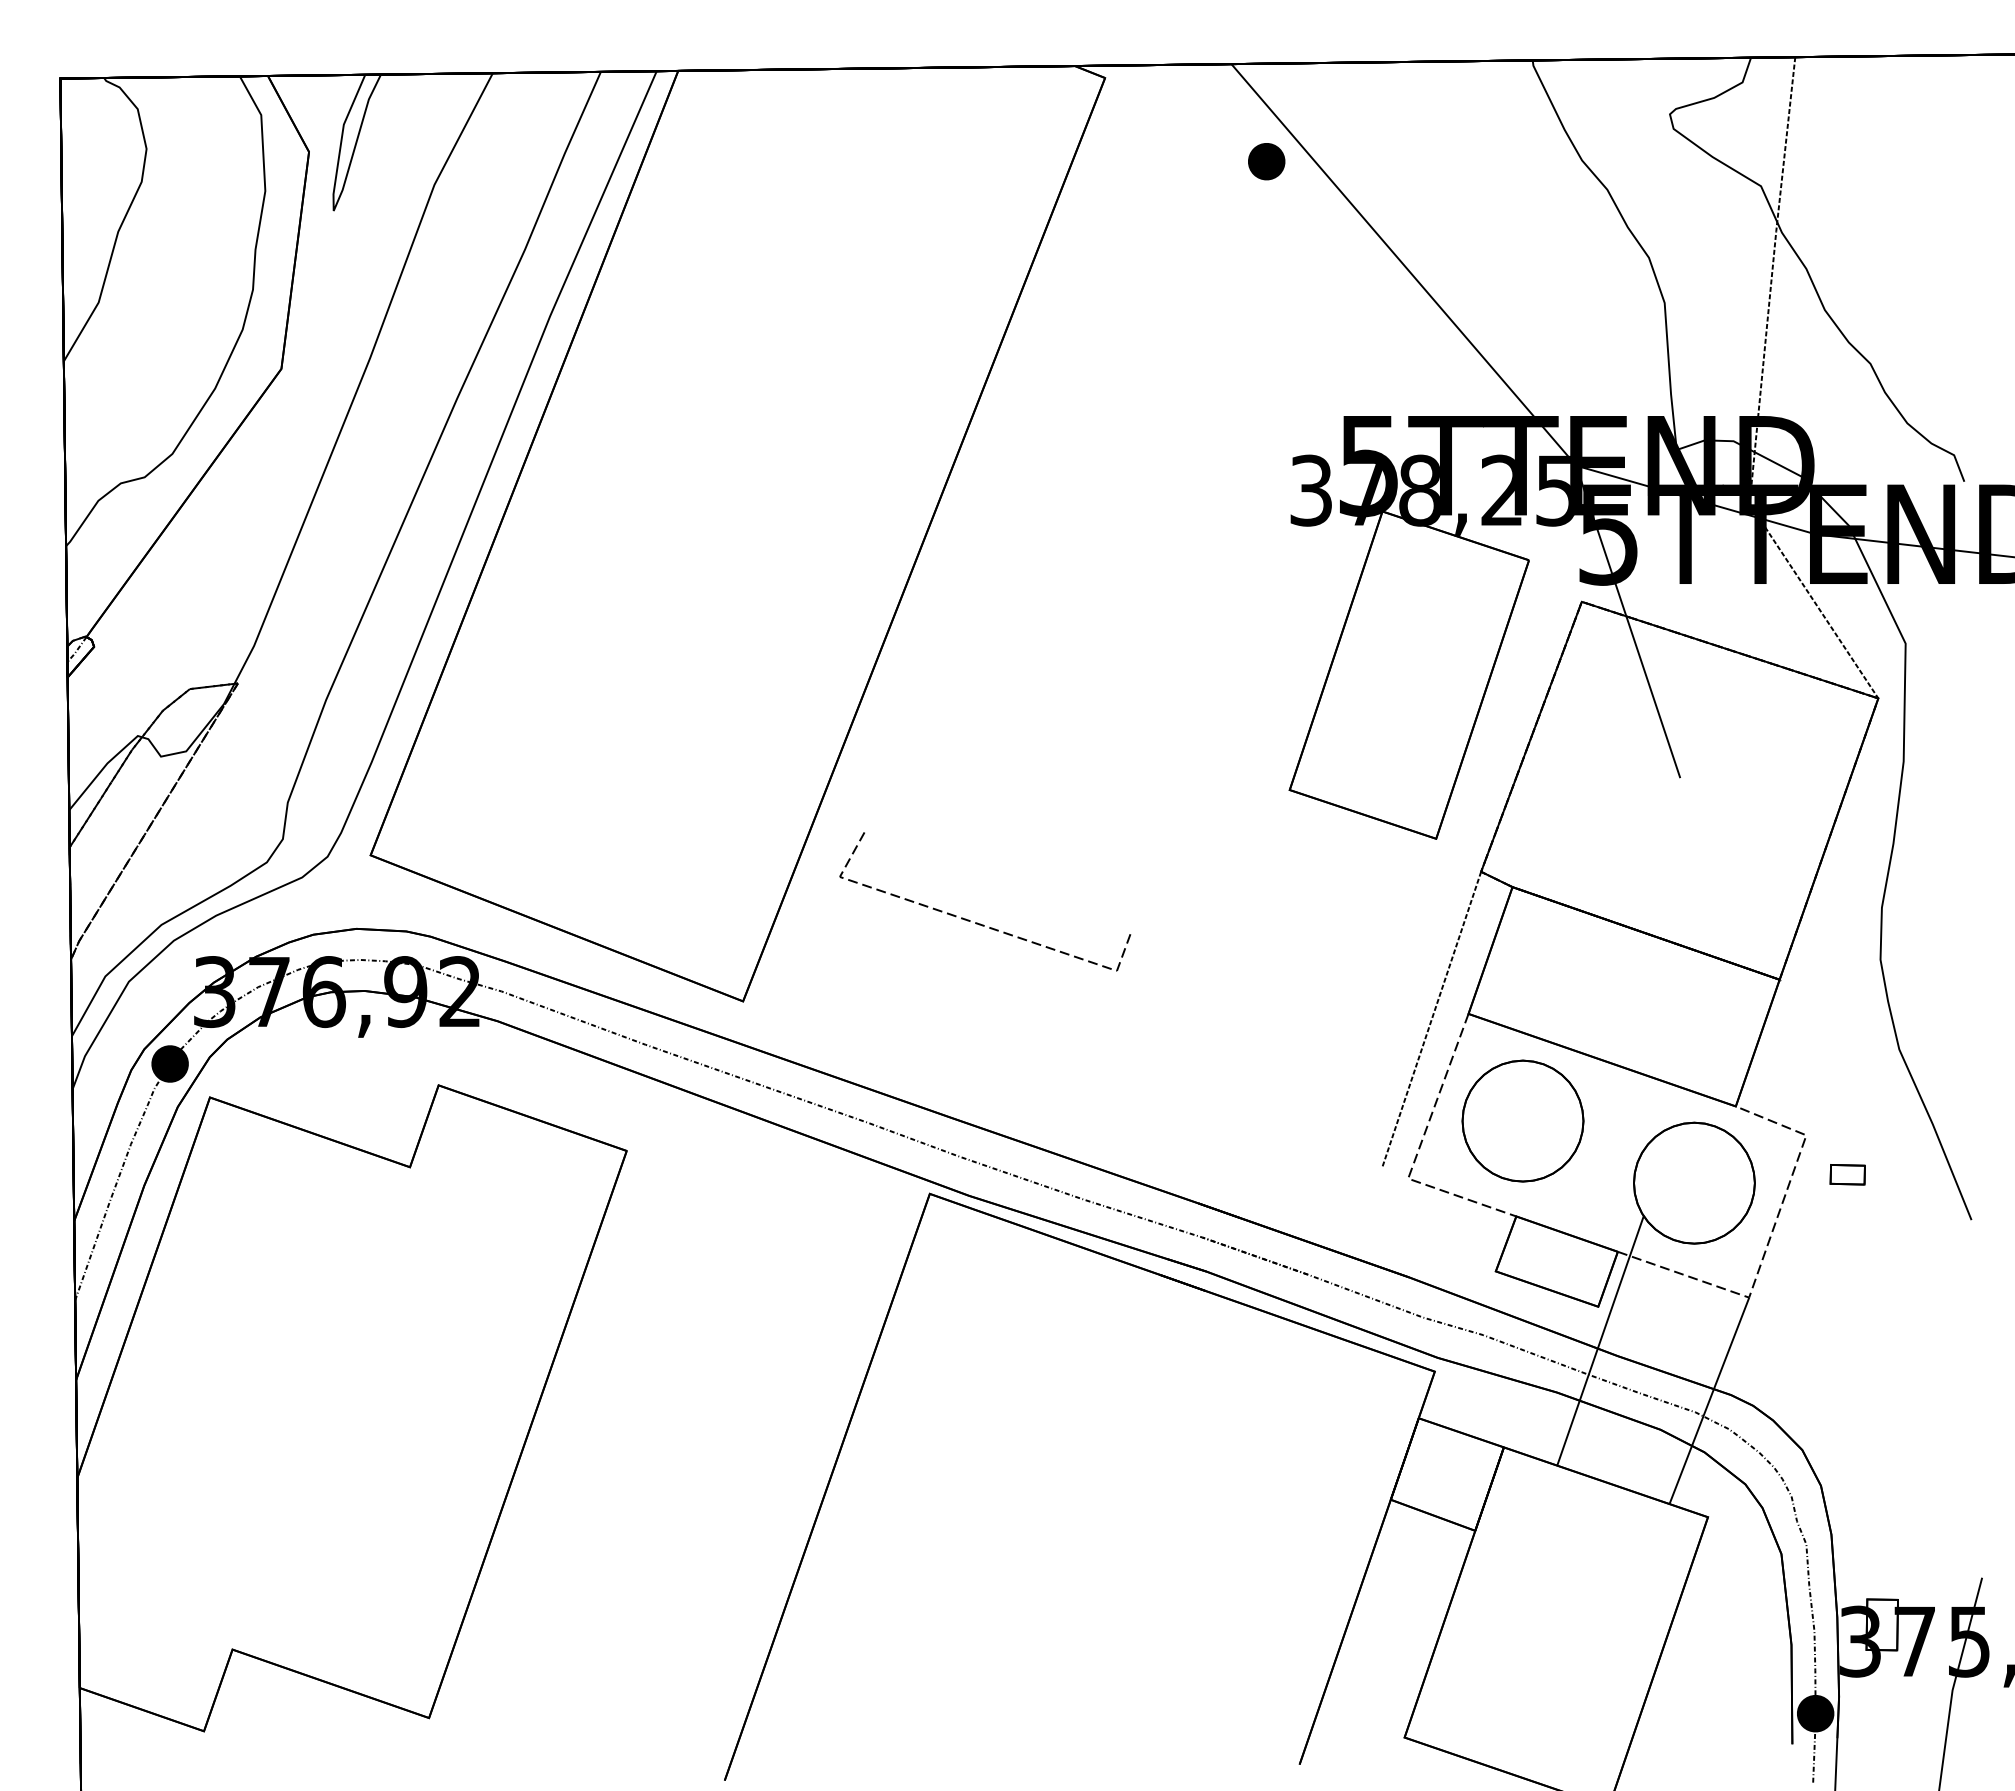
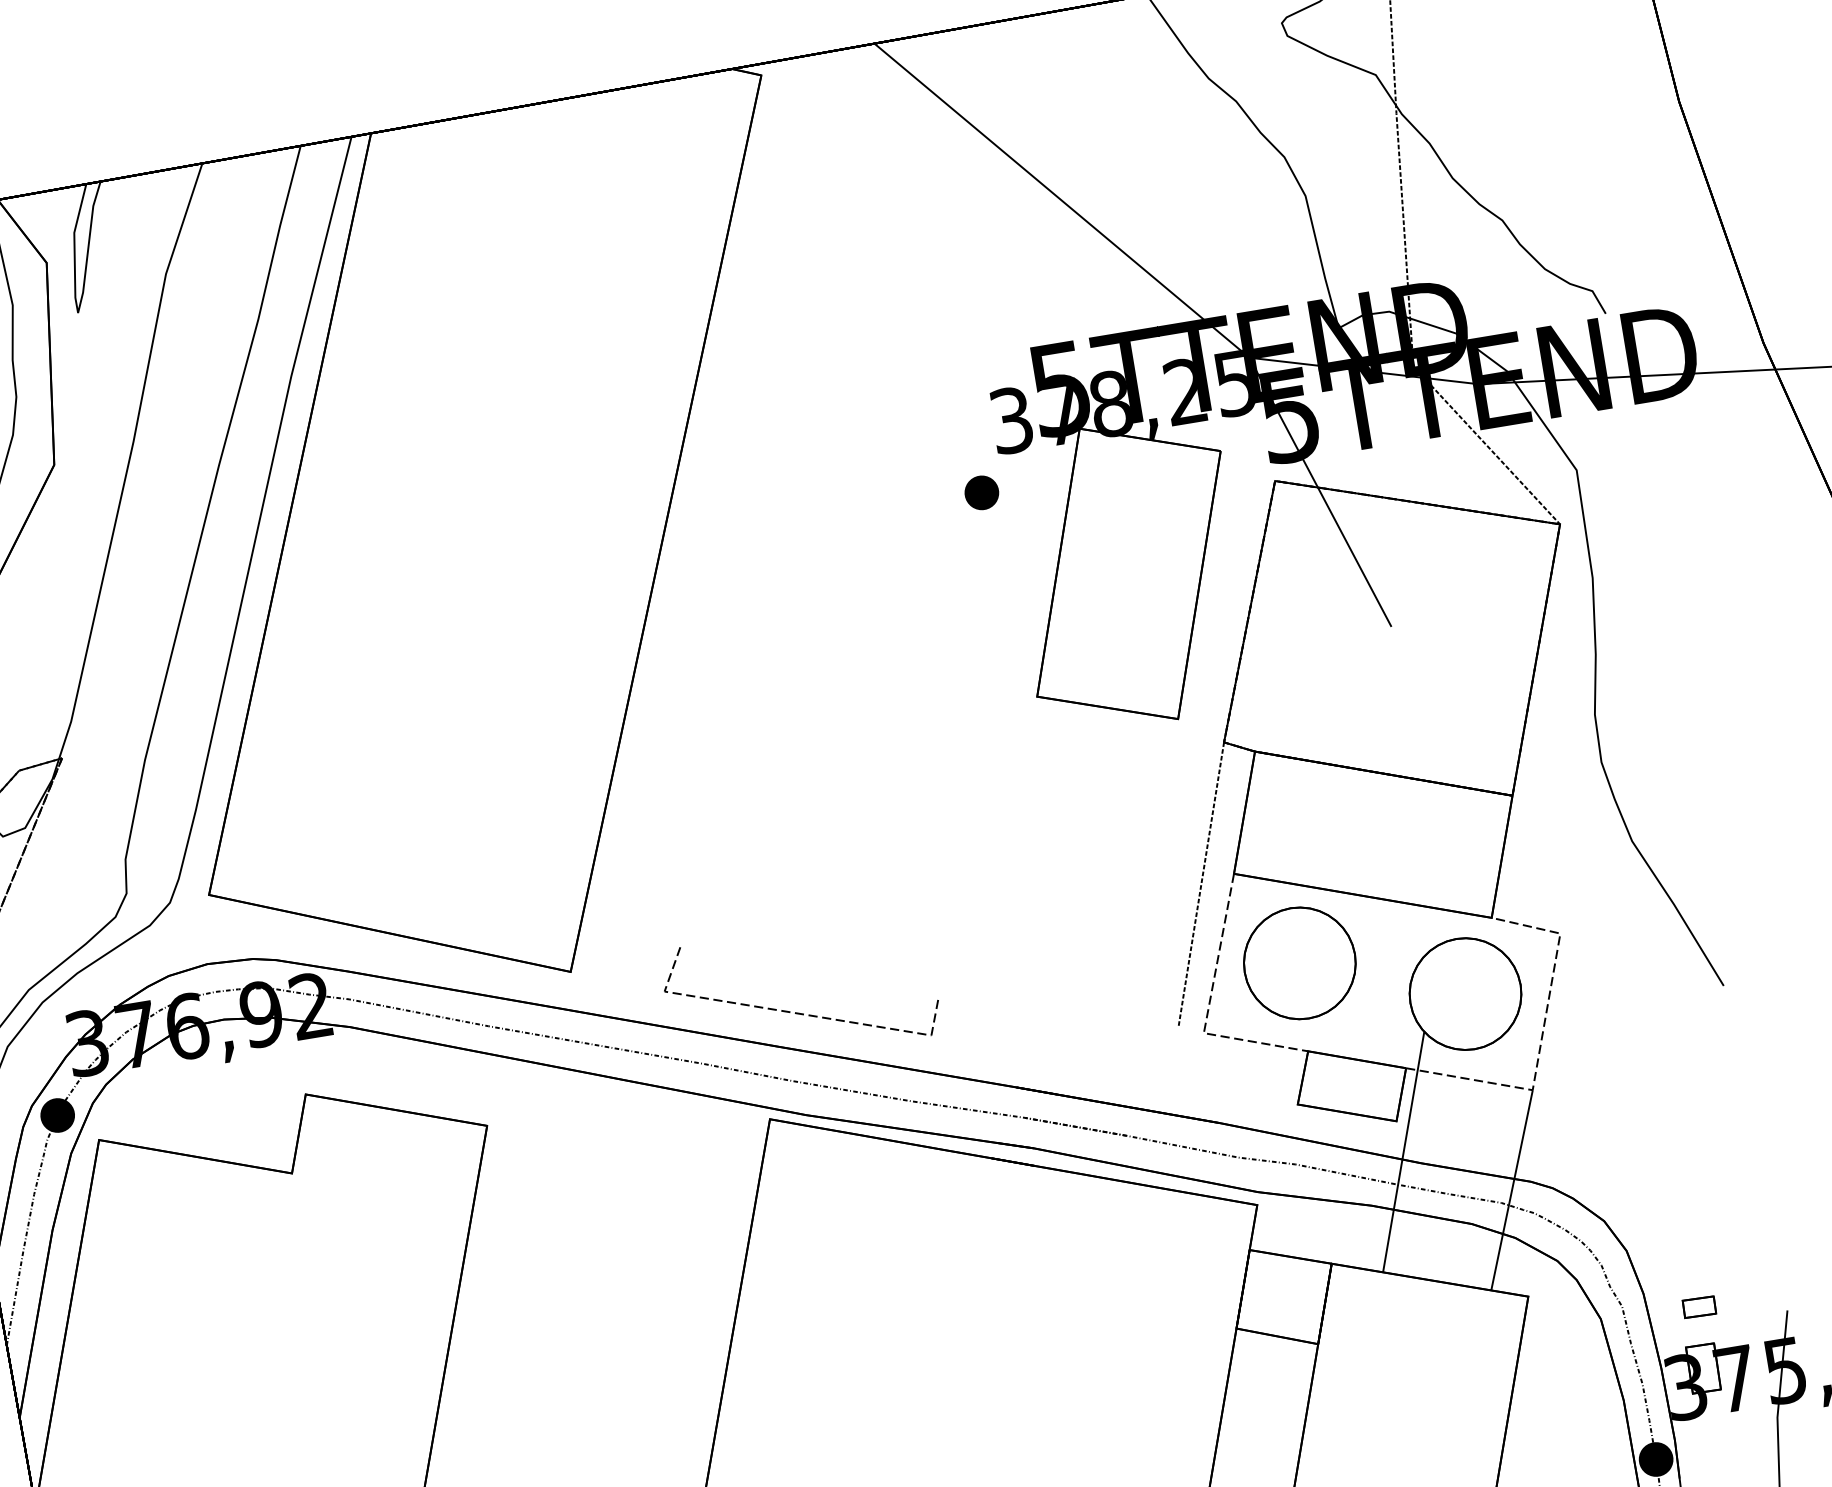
part: (1266, 161) -> (981, 492), moved
line: (977, 922) -> (796, 1012), moved
part: (1847, 1174) -> (1699, 1307), moved

